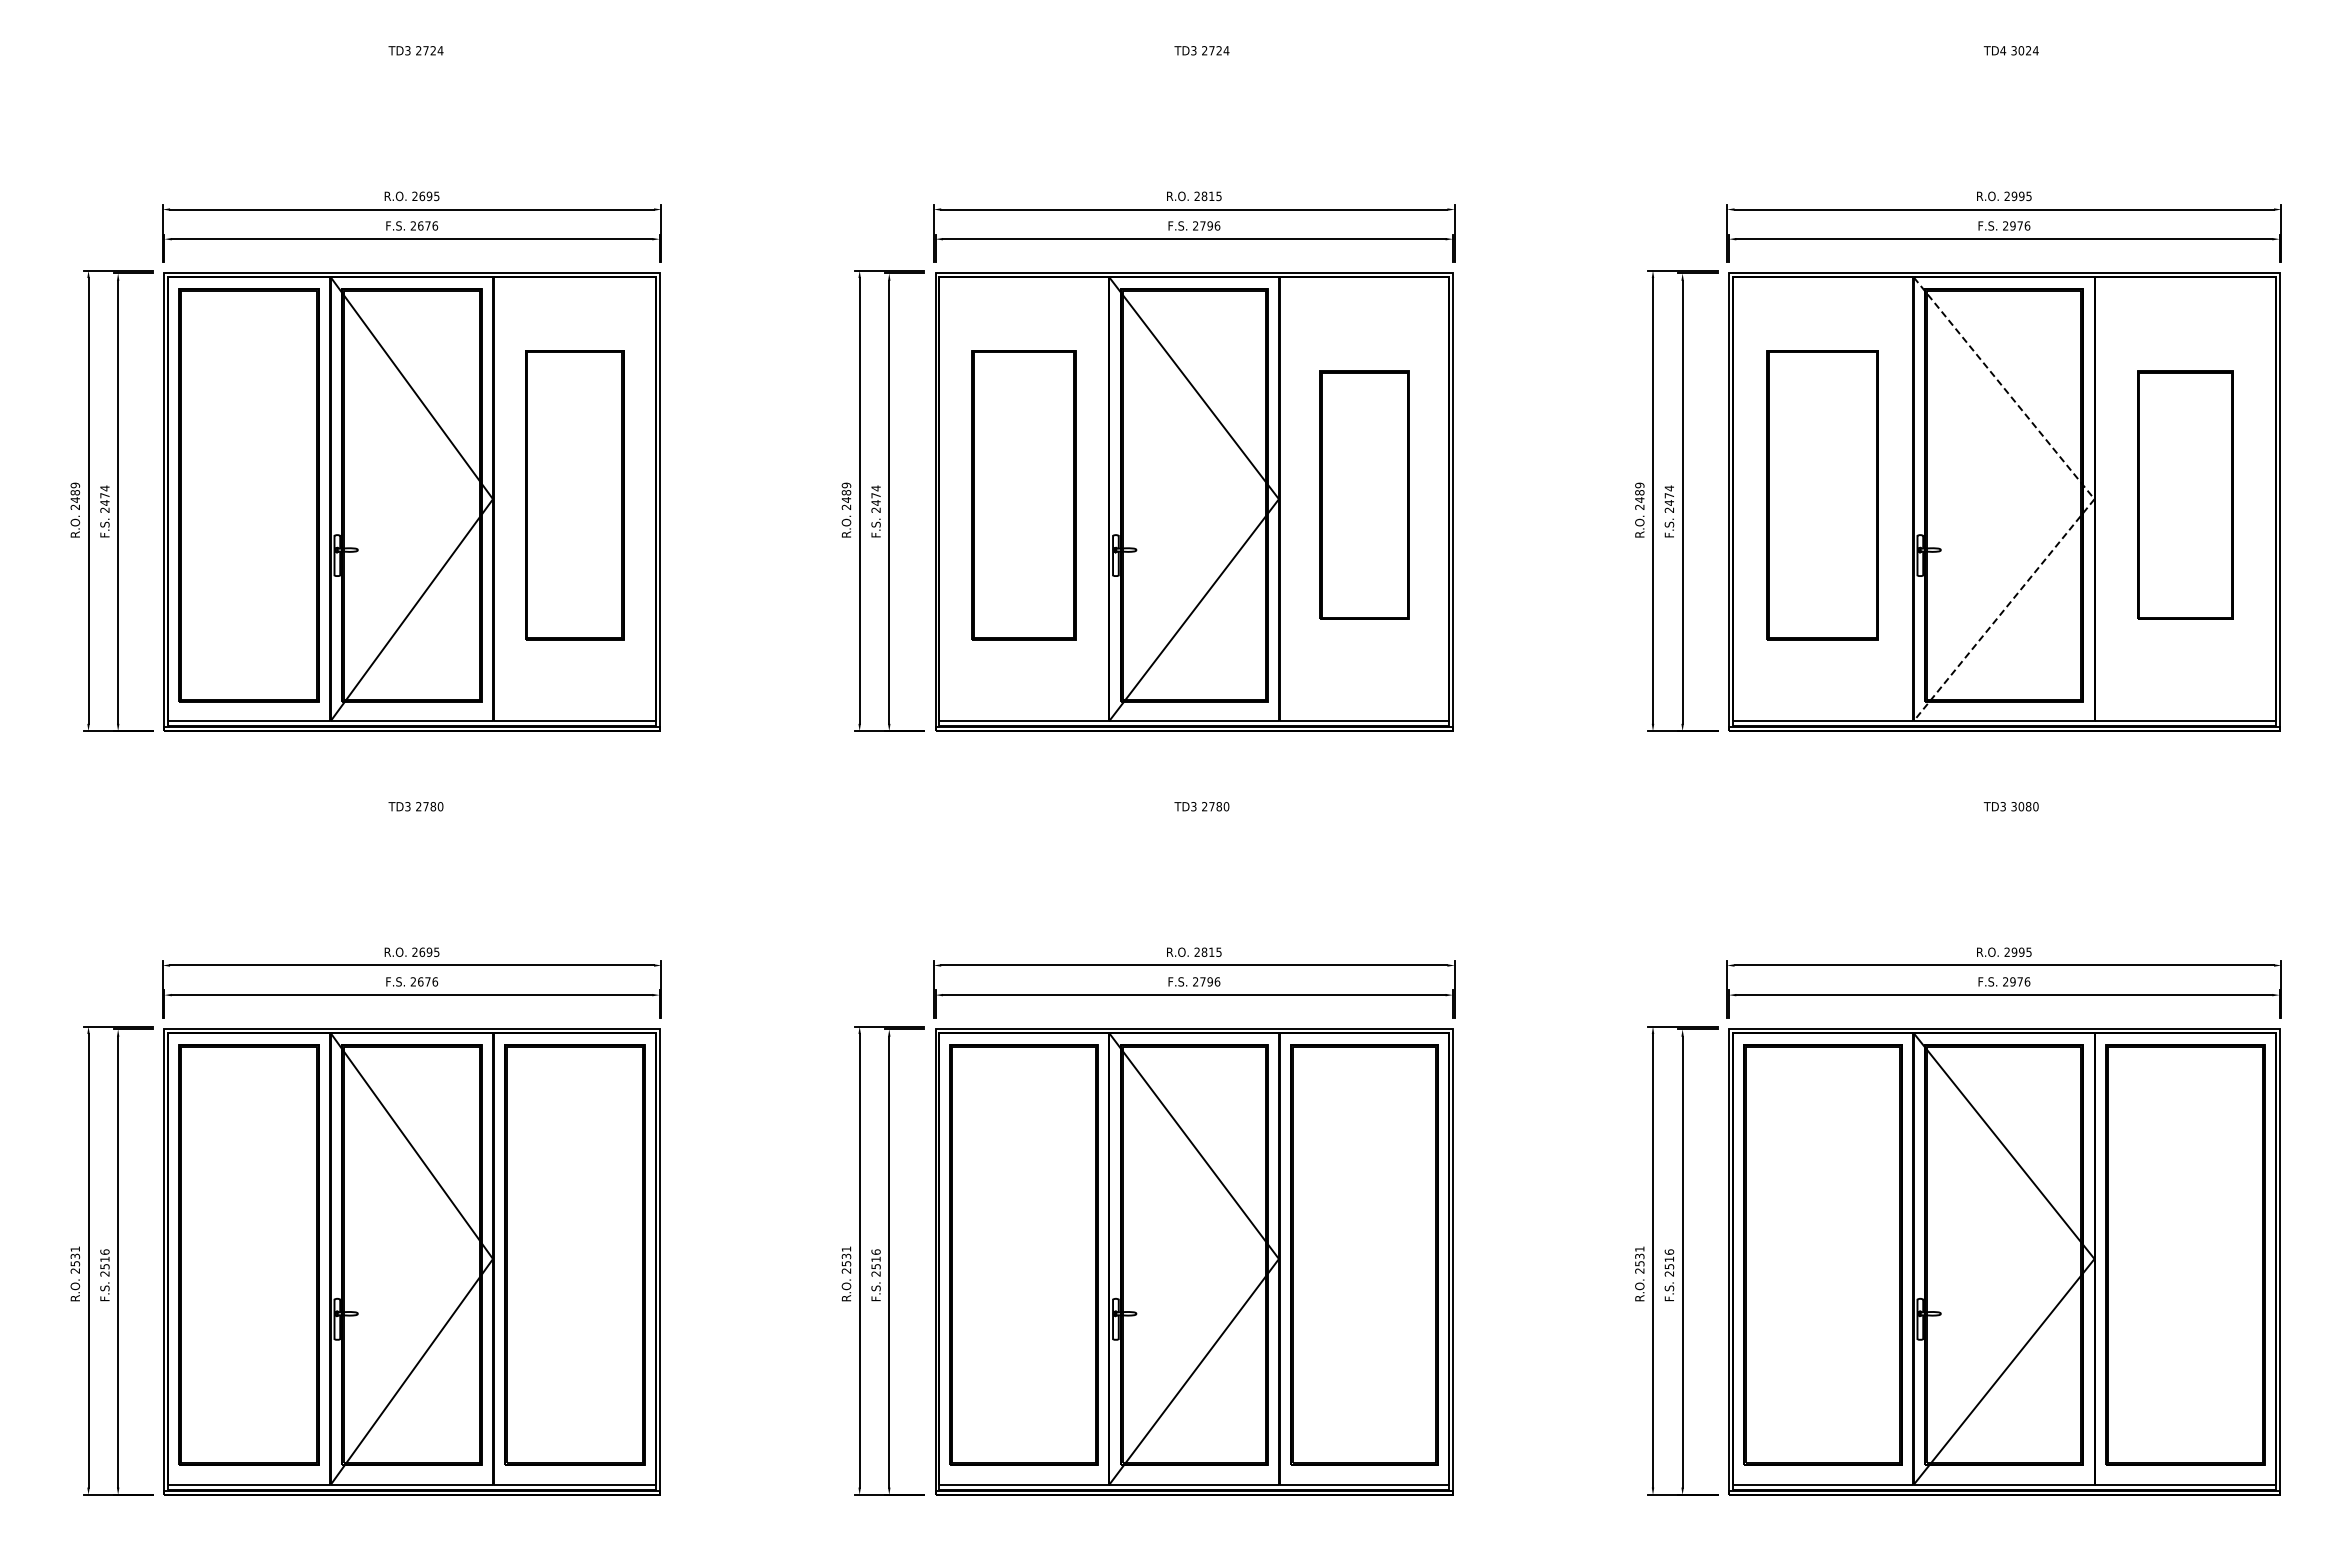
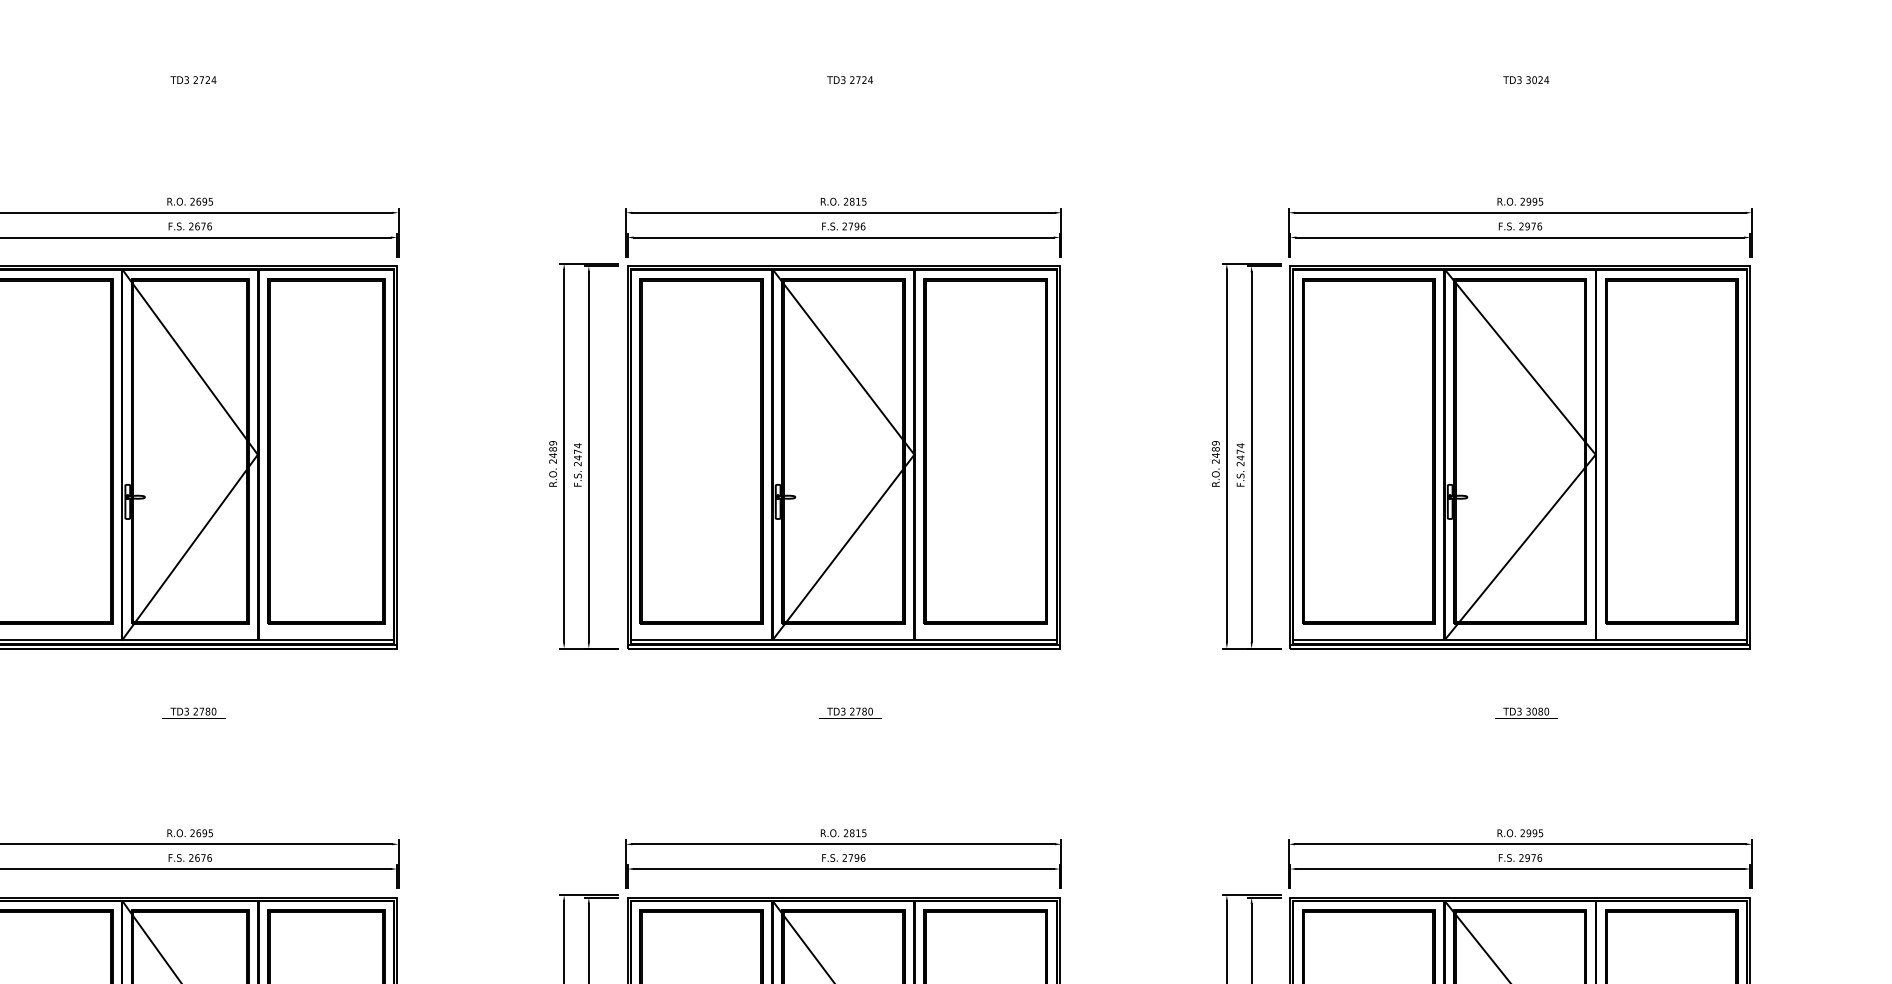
text: (2003, 50) -> (1519, 79), TD4 -> TD3
part: (574, 495) -> (325, 451), size x1.43
part: (1023, 495) -> (700, 451), size x1.43
part: (1364, 495) -> (985, 451), size x1.67
part: (1822, 495) -> (1368, 451), size x1.43
part: (2185, 495) -> (1671, 451), size x1.67
line: (2094, 499) -> (1595, 455), dashed -> solid

